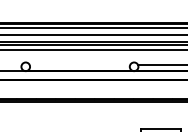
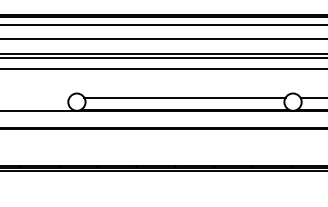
line: (79, 64) -> (184, 97), added

